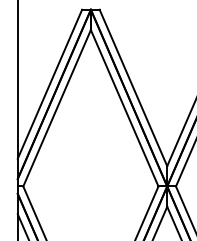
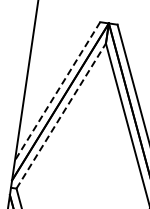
line: (49, 84) -> (57, 91), solid -> dashed
line: (57, 107) -> (61, 115), solid -> dashed

